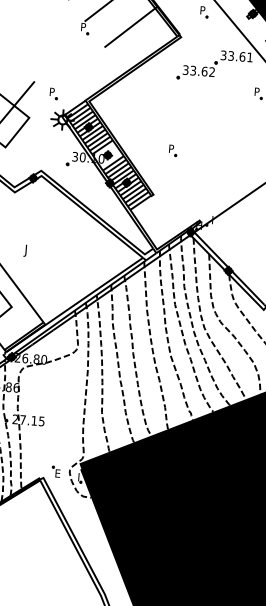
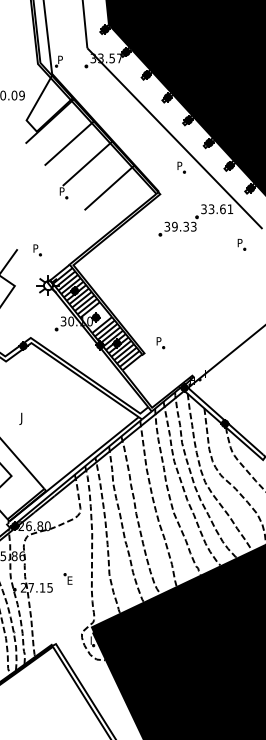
text: (202, 71) -> (184, 226), 33.62 -> 39.33
part: (53, 94) -> (37, 250), moved
part: (172, 151) -> (160, 343), moved
part: (55, 471) -> (67, 578), moved

